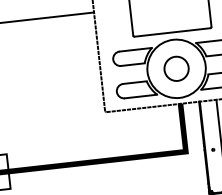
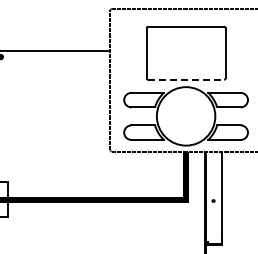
line: (172, 32) -> (186, 79), solid -> dashed
circle: (176, 68) -> (186, 116), removed

